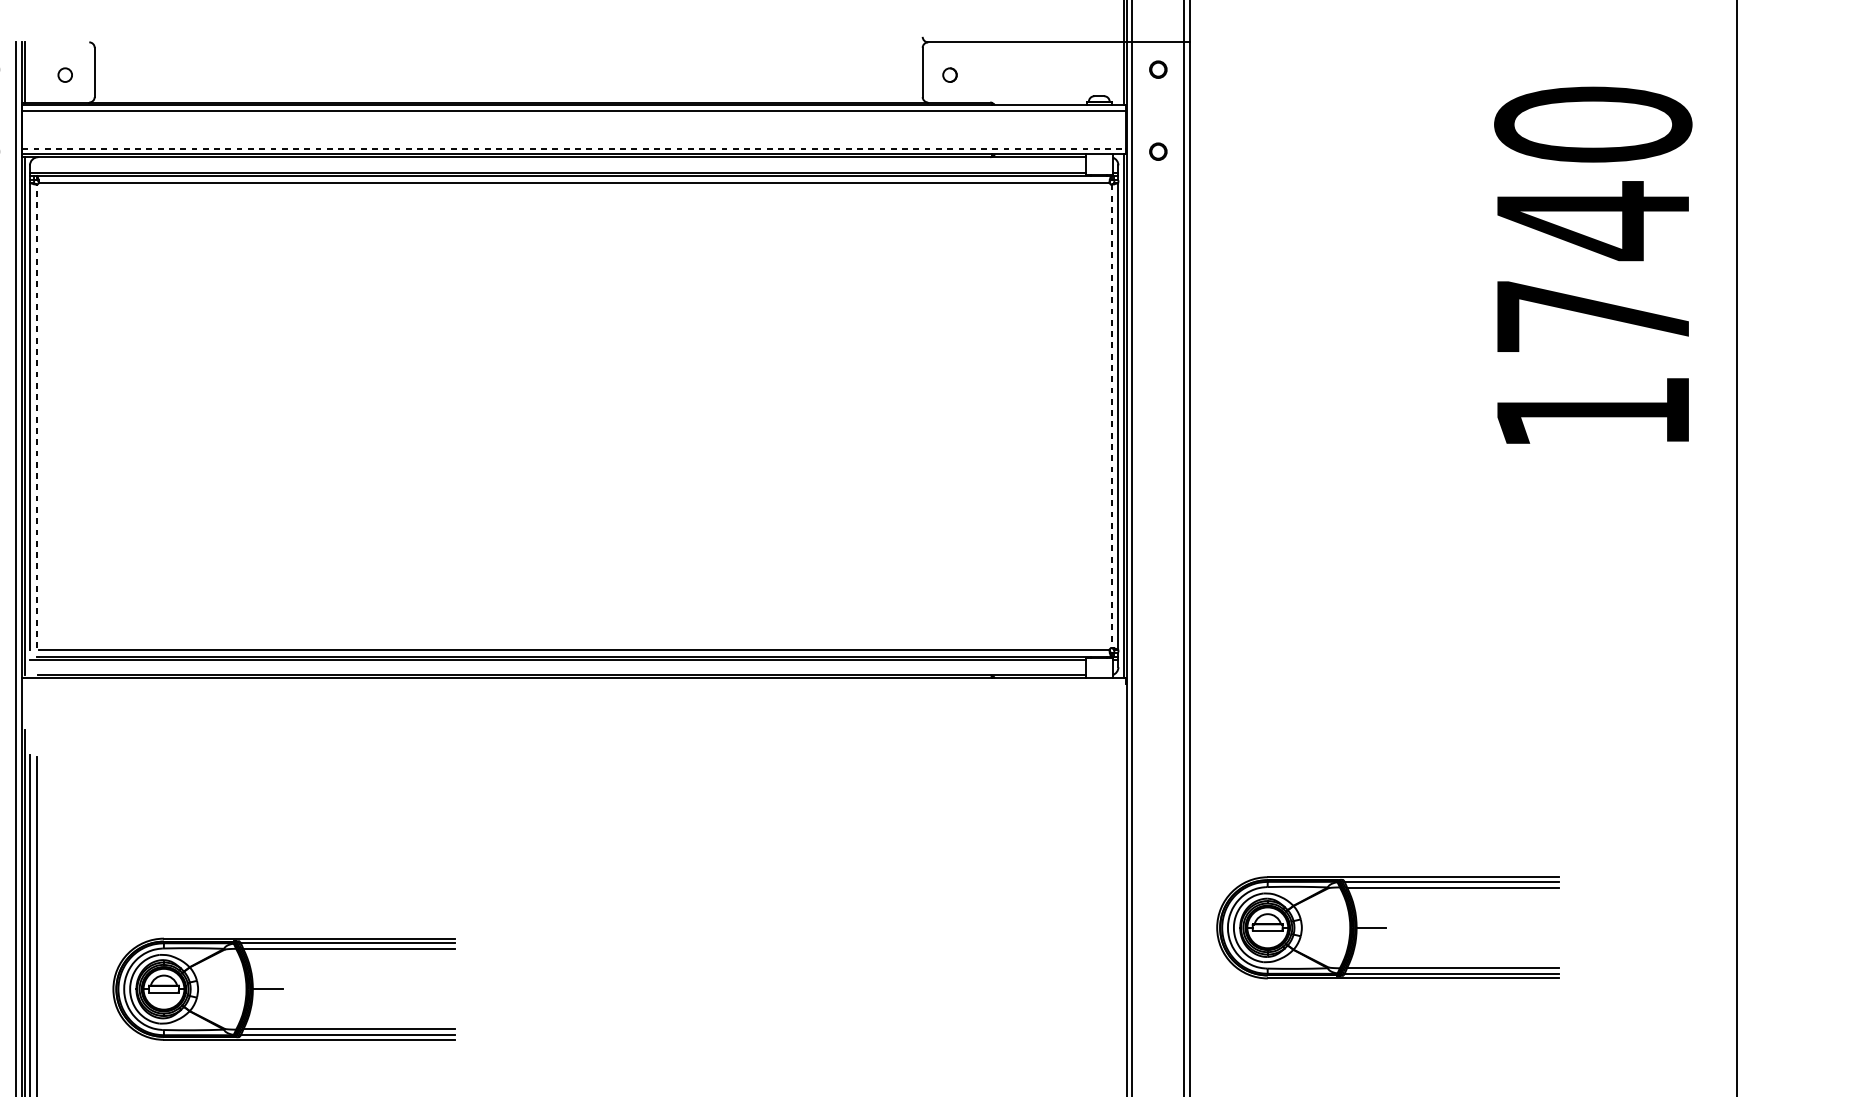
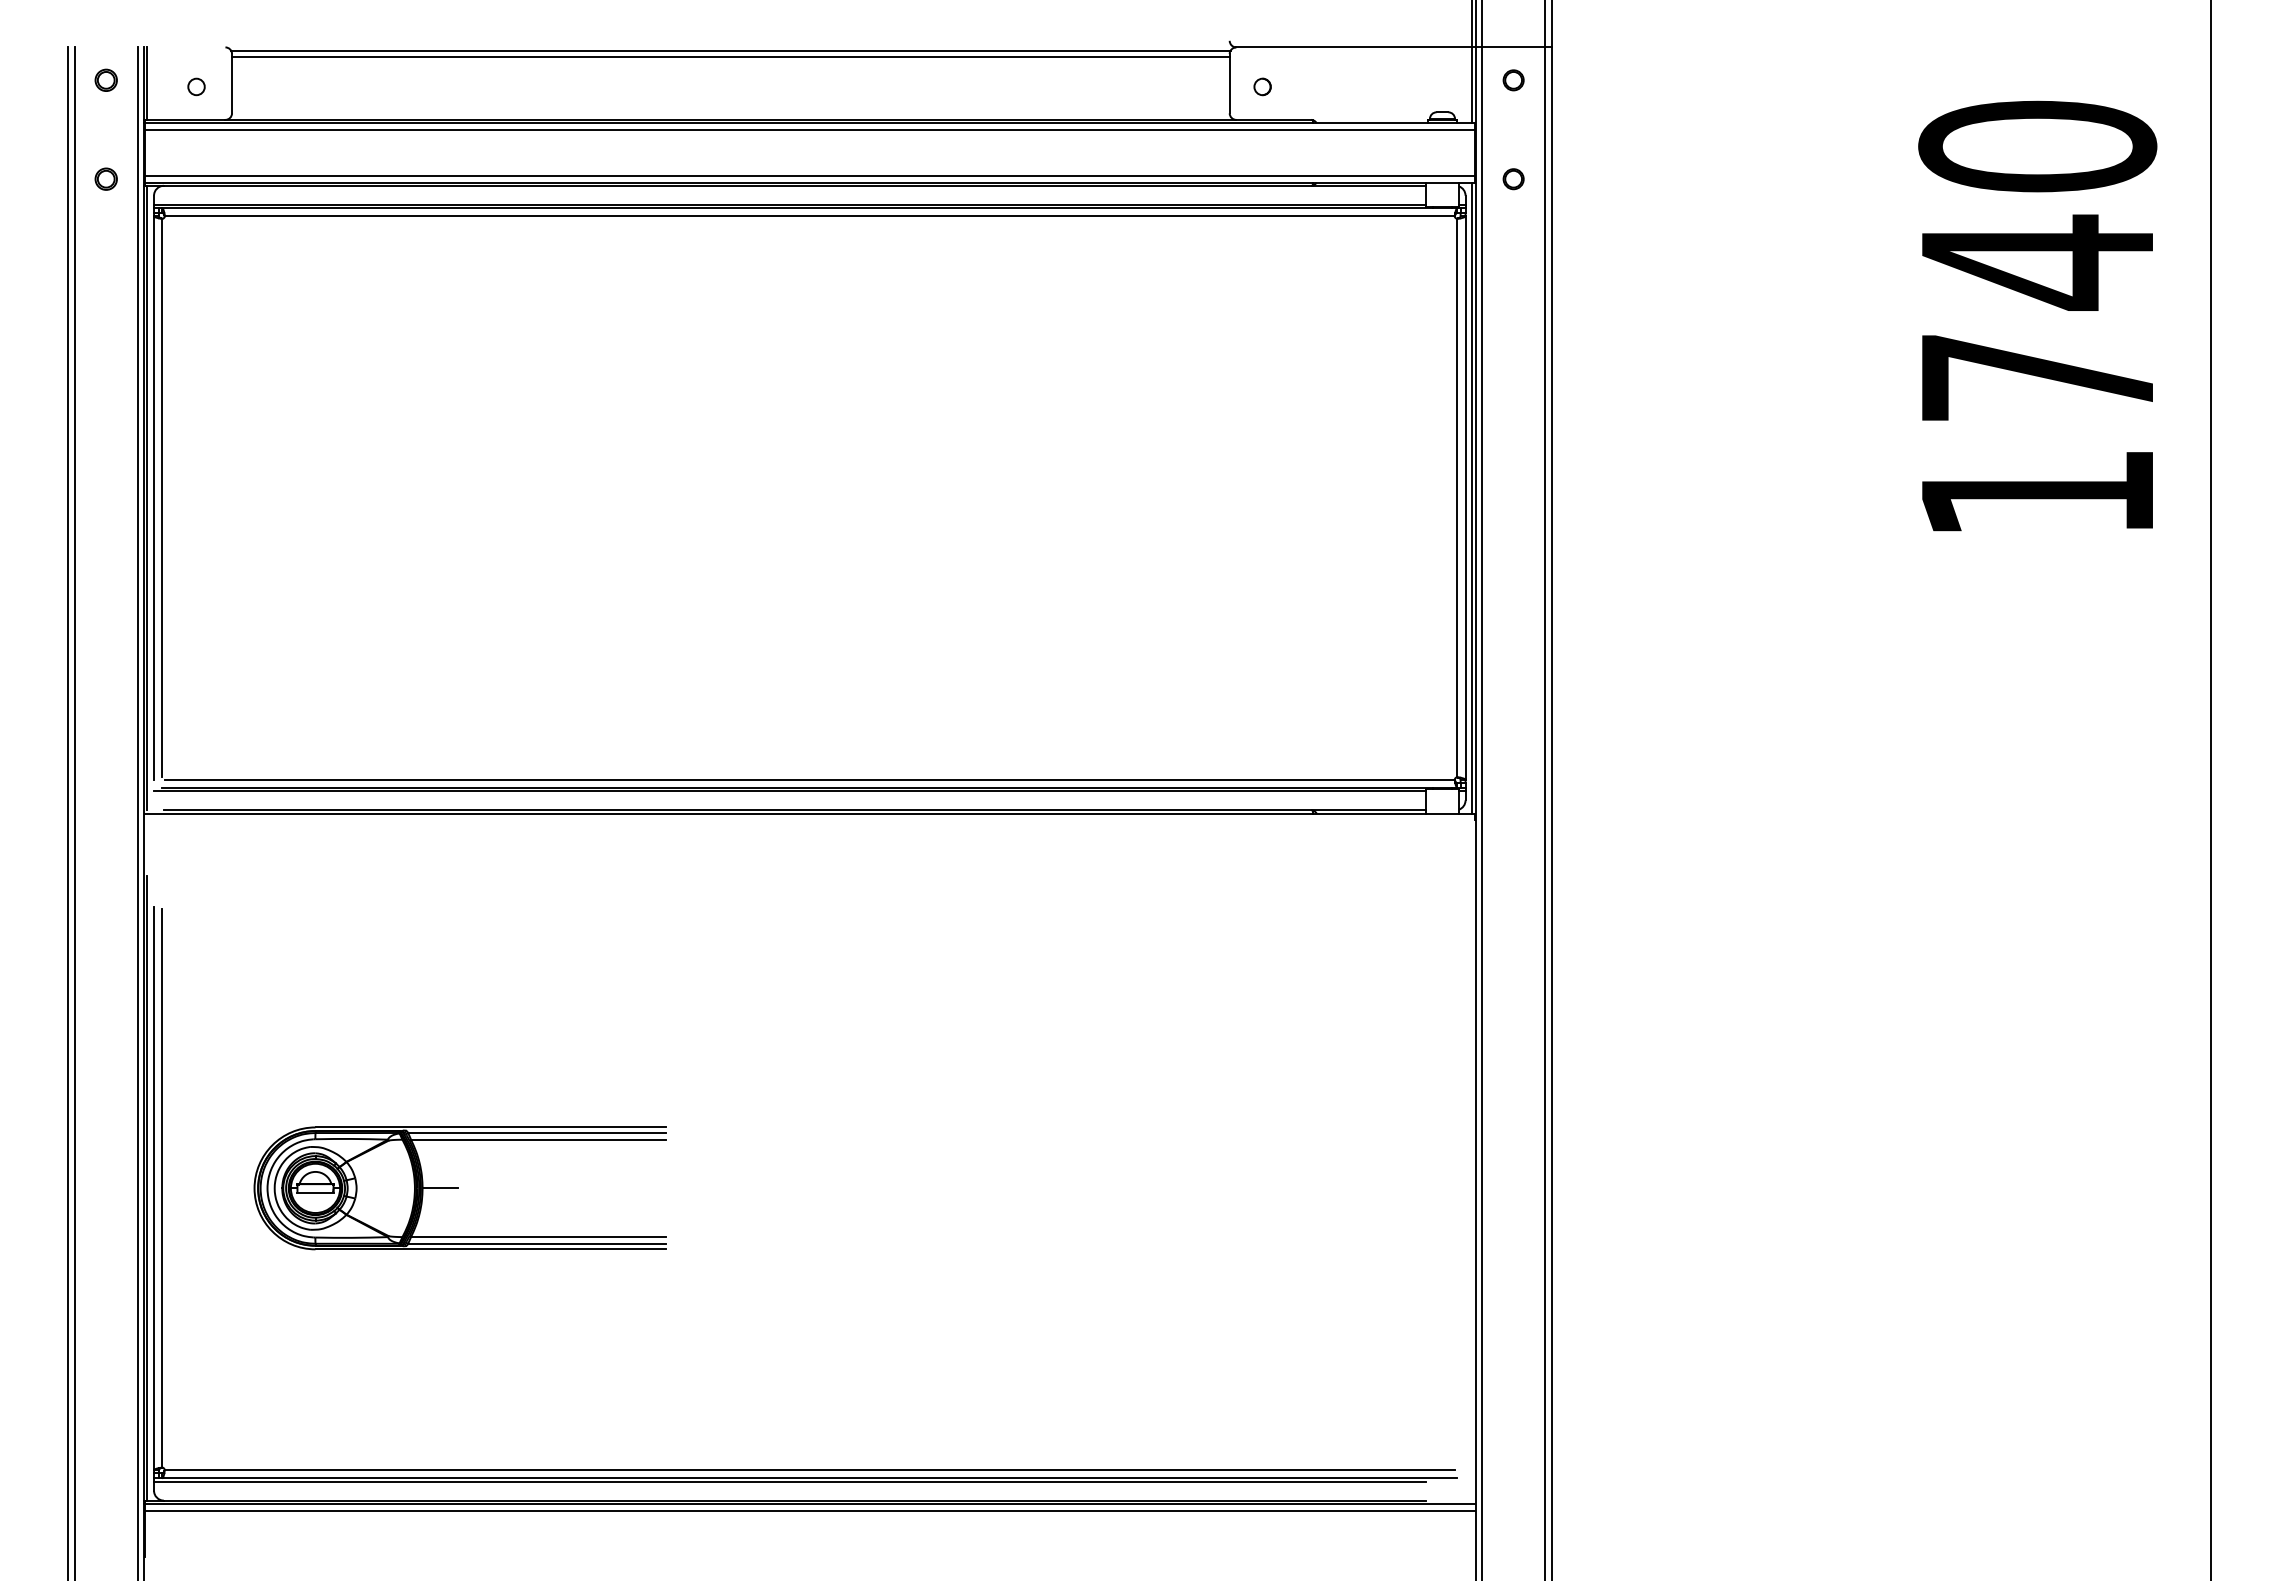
line: (508, 44) -> (730, 50), added
line: (508, 50) -> (730, 57), added
line: (573, 148) -> (809, 175), dashed -> solid
line: (37, 415) -> (162, 497), dashed -> solid
line: (1111, 416) -> (1457, 498), dashed -> solid
part: (1387, 927) -> (1789, 1114), removed

